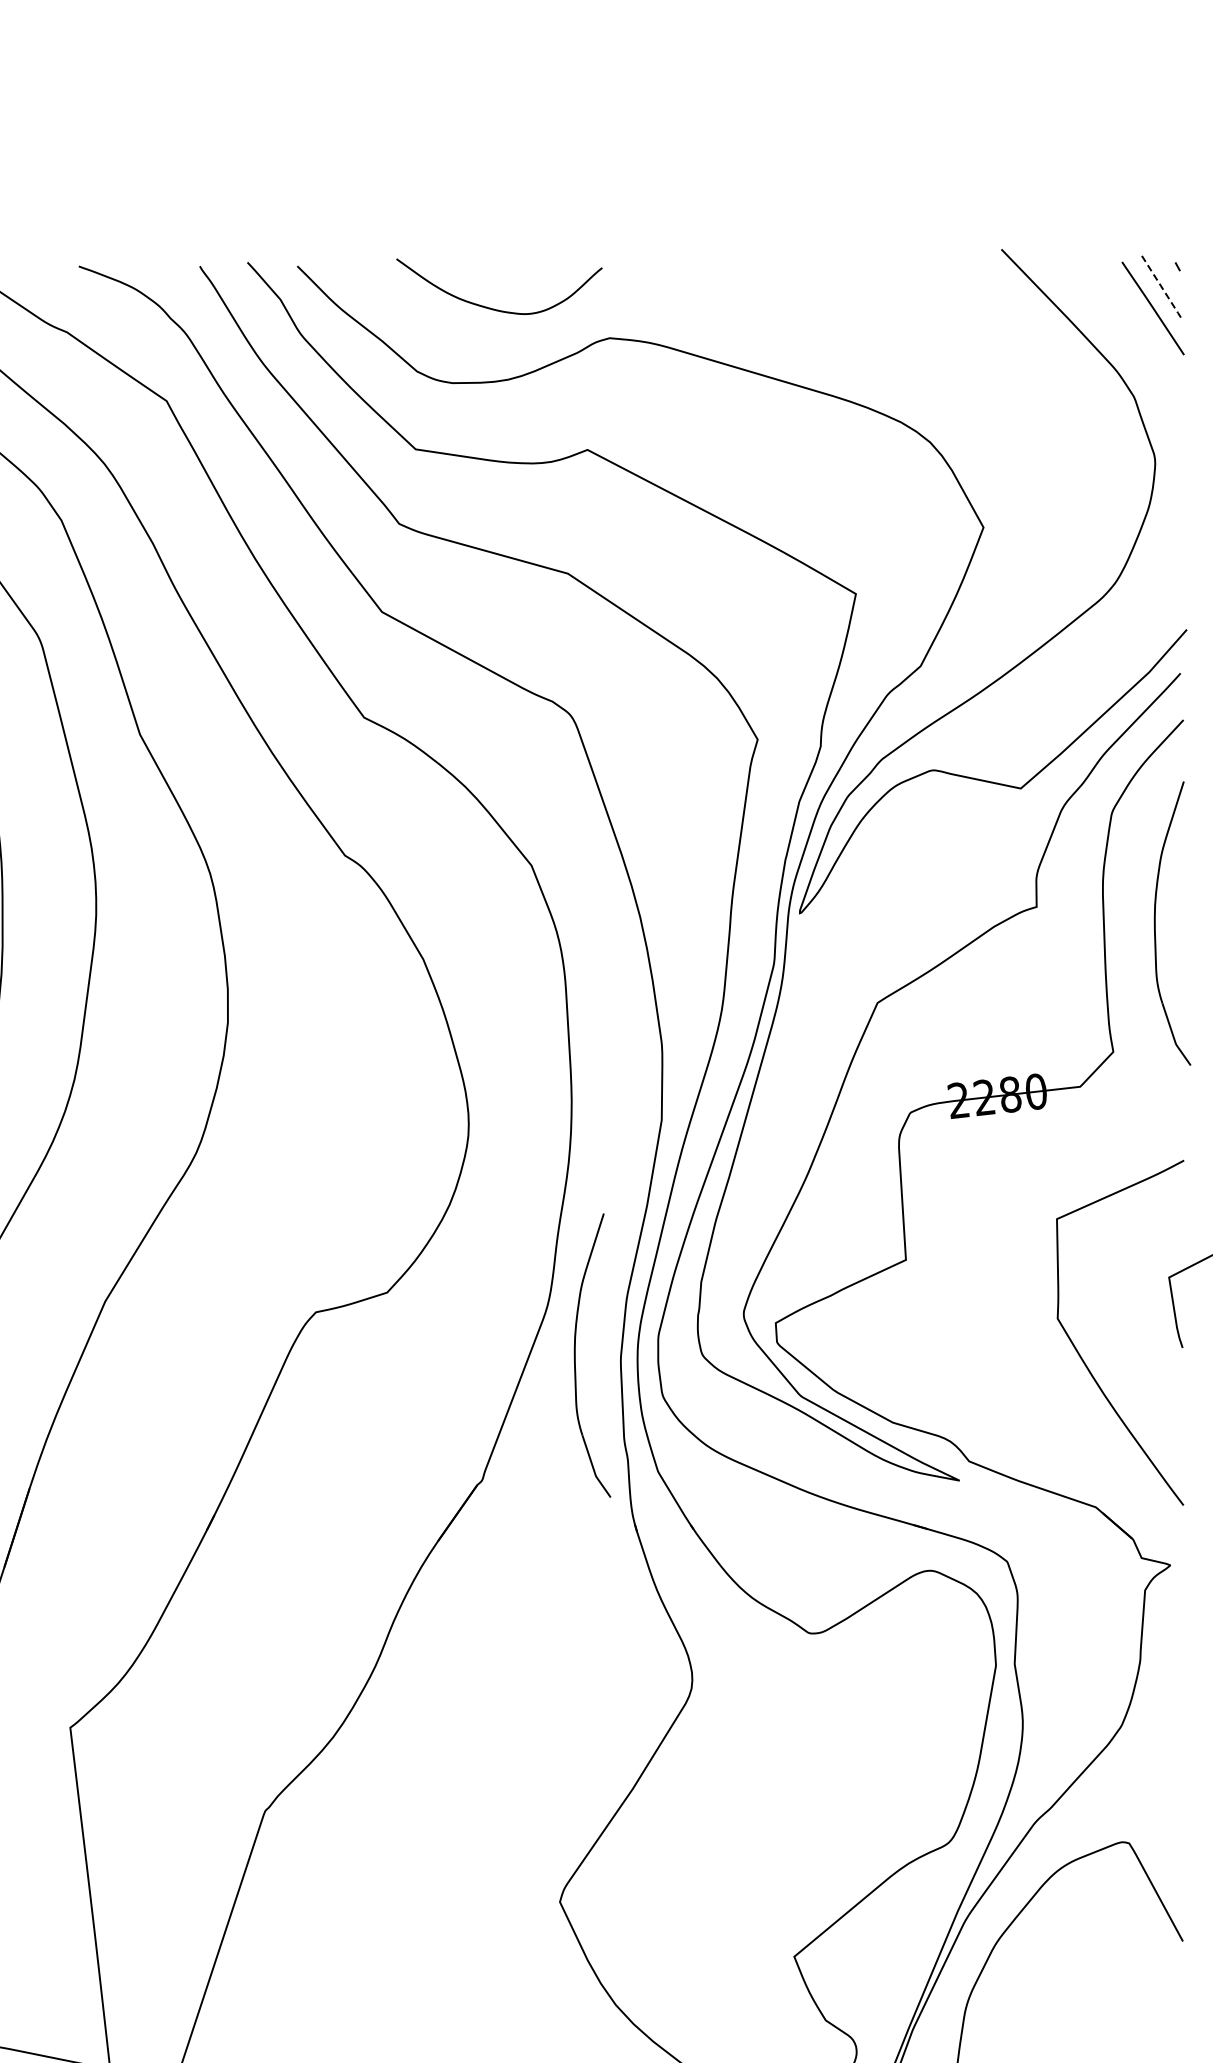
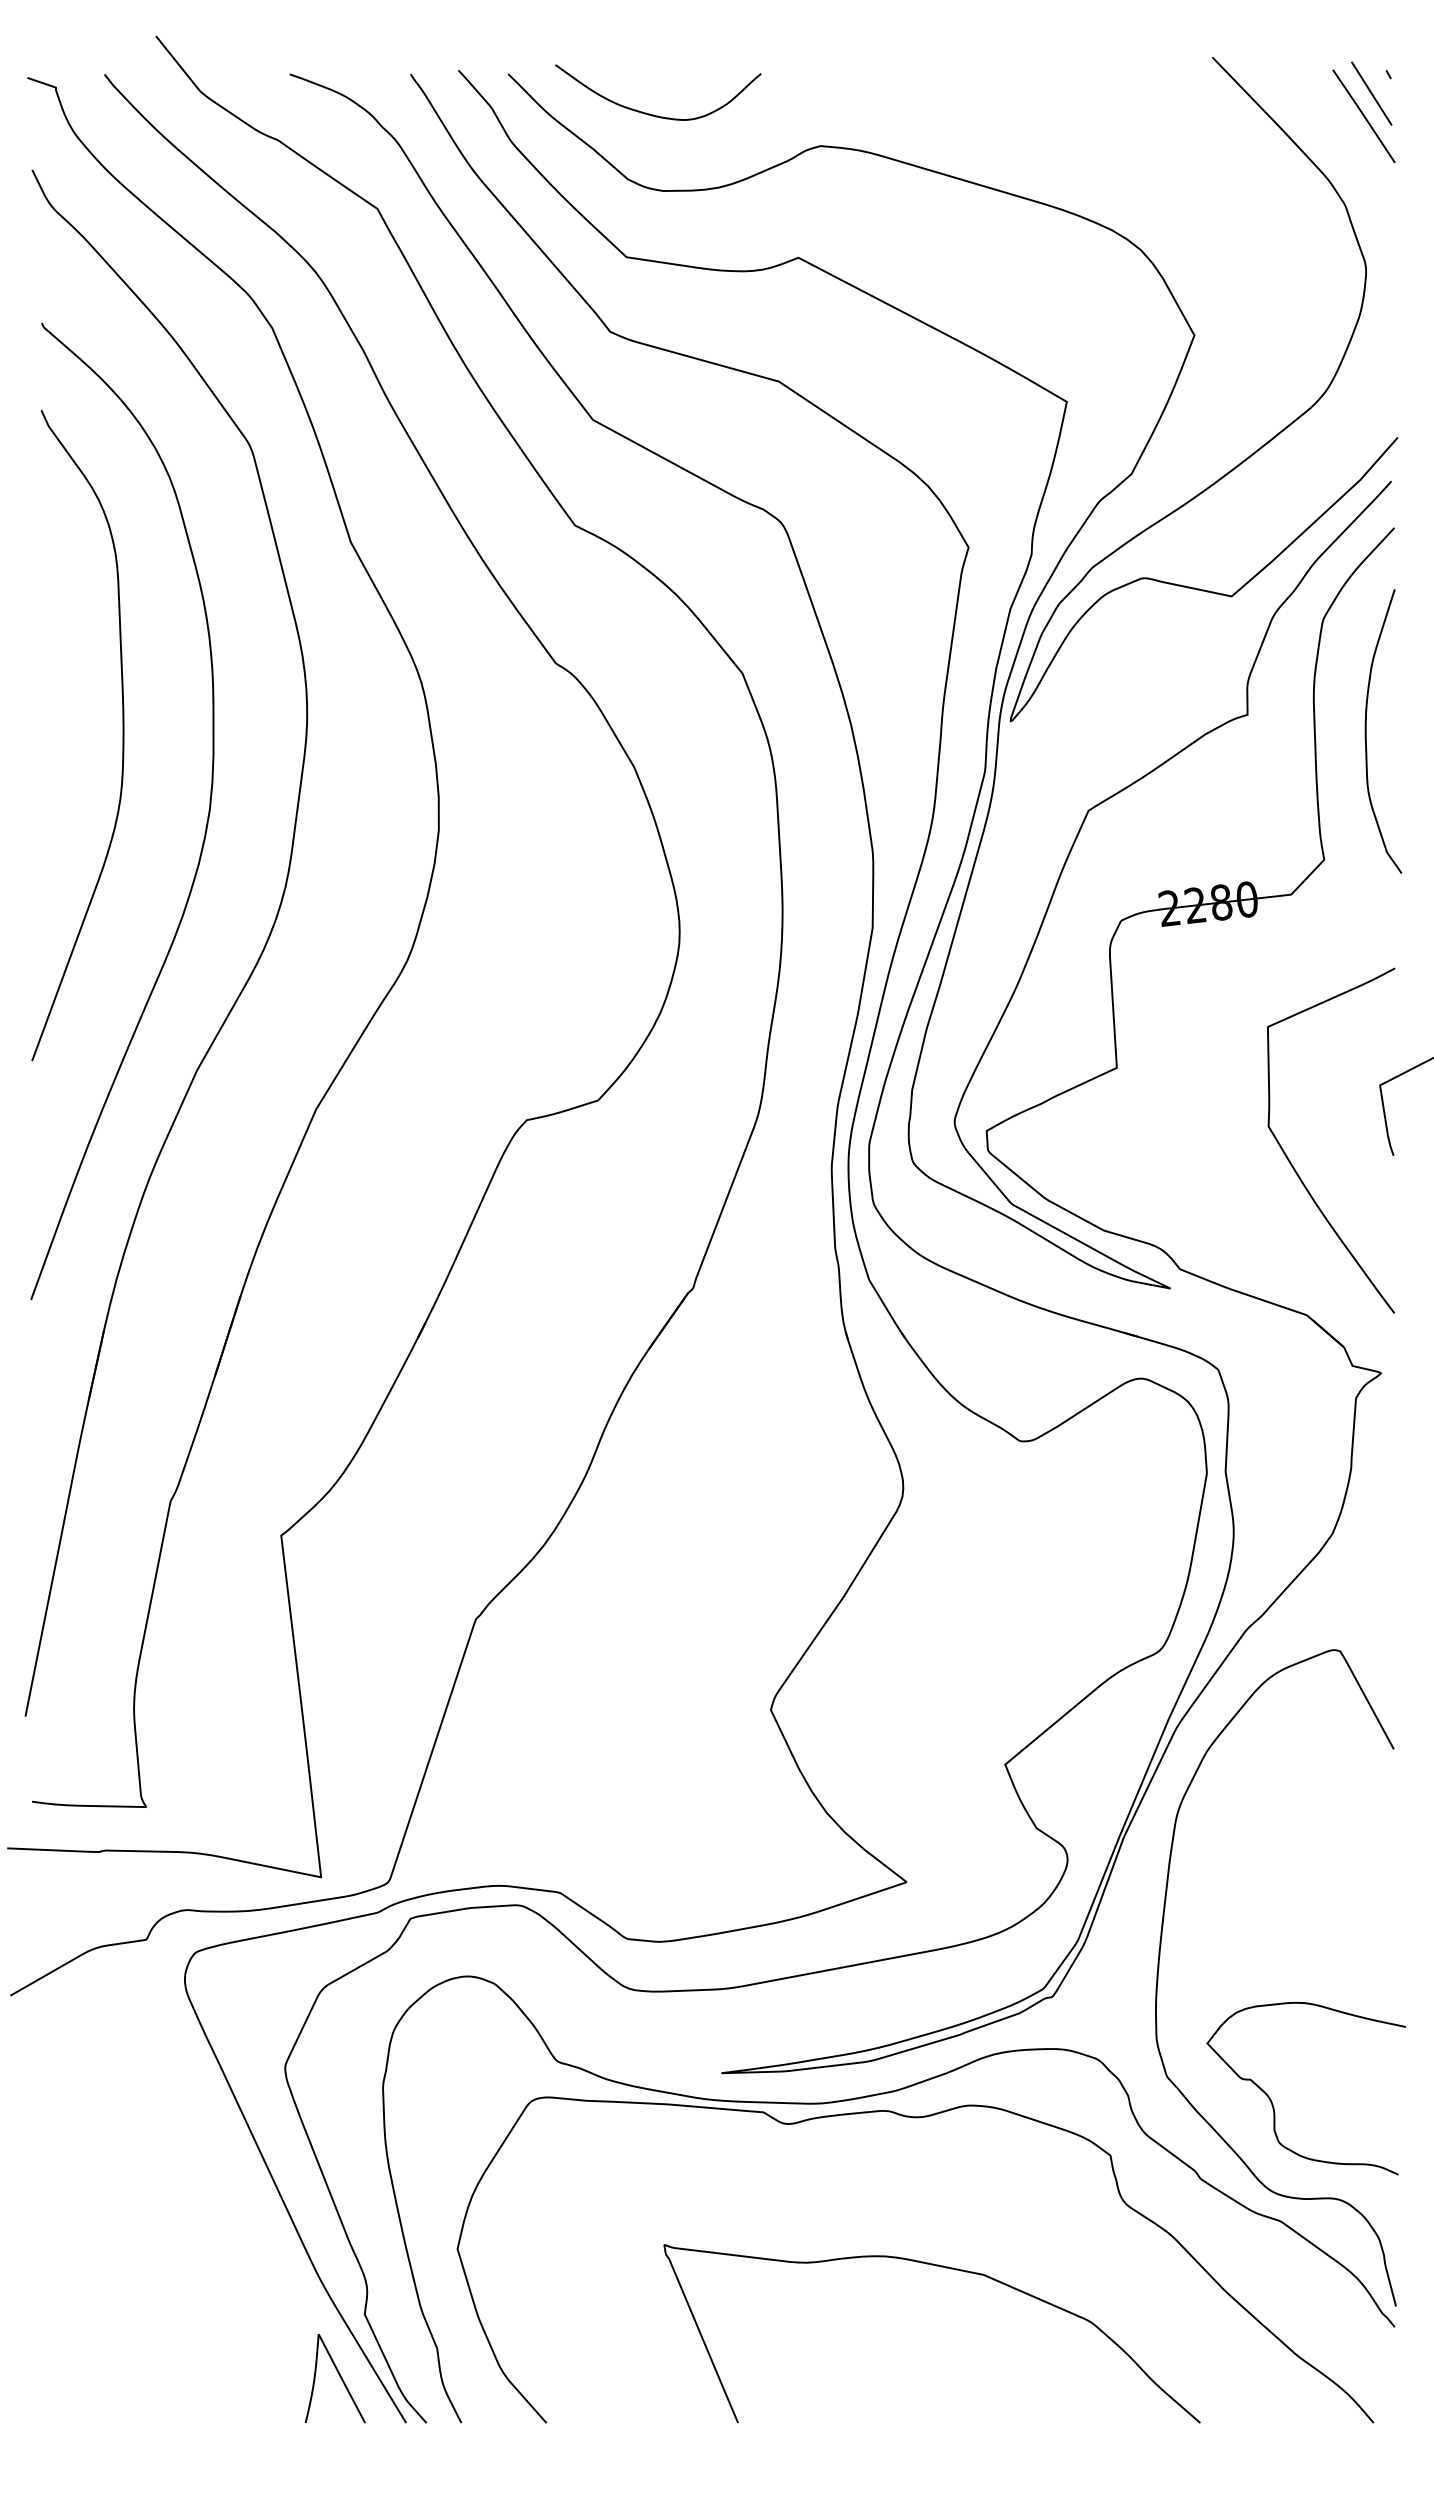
line: (1160, 285) -> (1371, 93), dashed -> solid
curve: (494, 308) -> (653, 114), moved
part: (575, 1355) -> (786, 1163), removed

